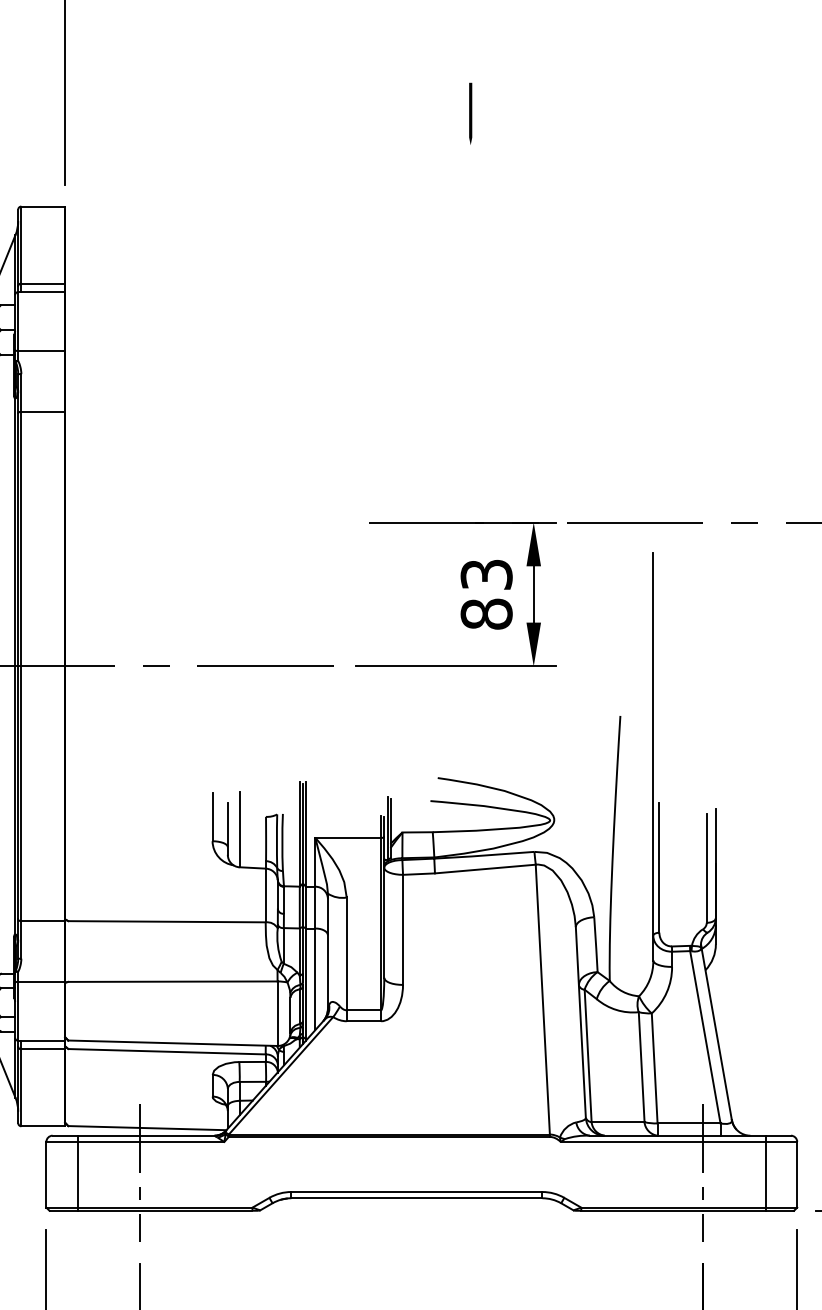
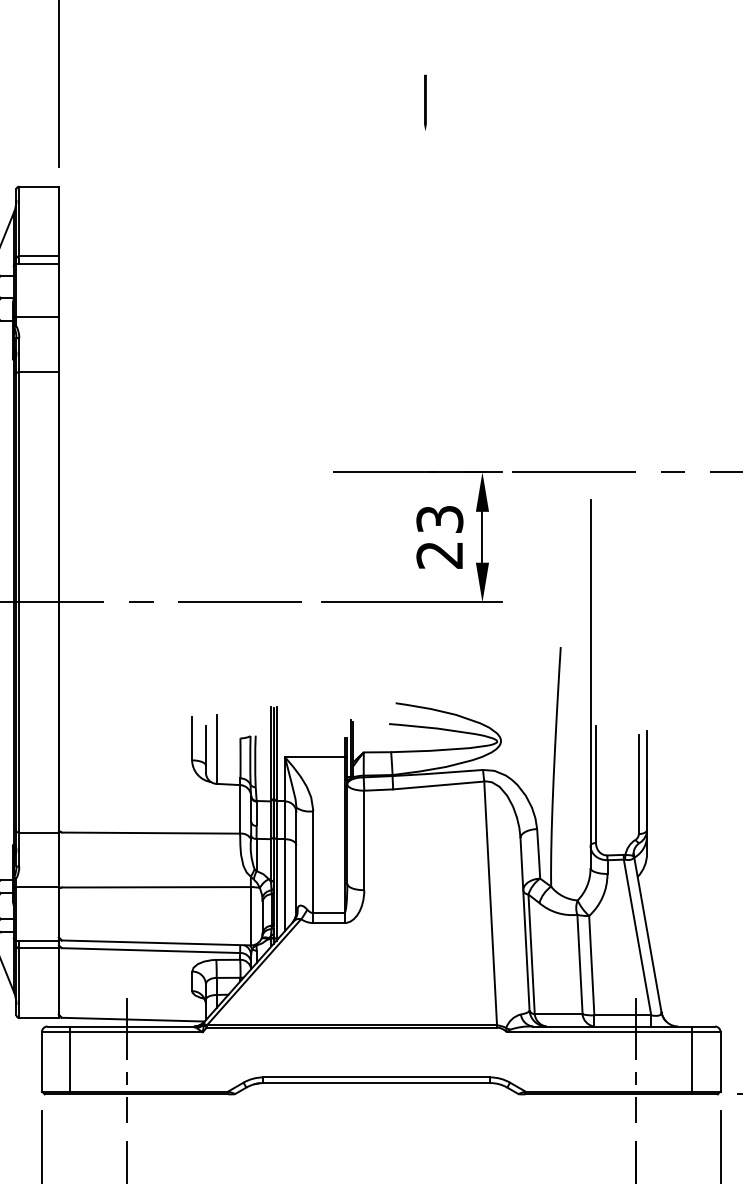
text: (486, 613) -> (439, 554), 83 -> 23

